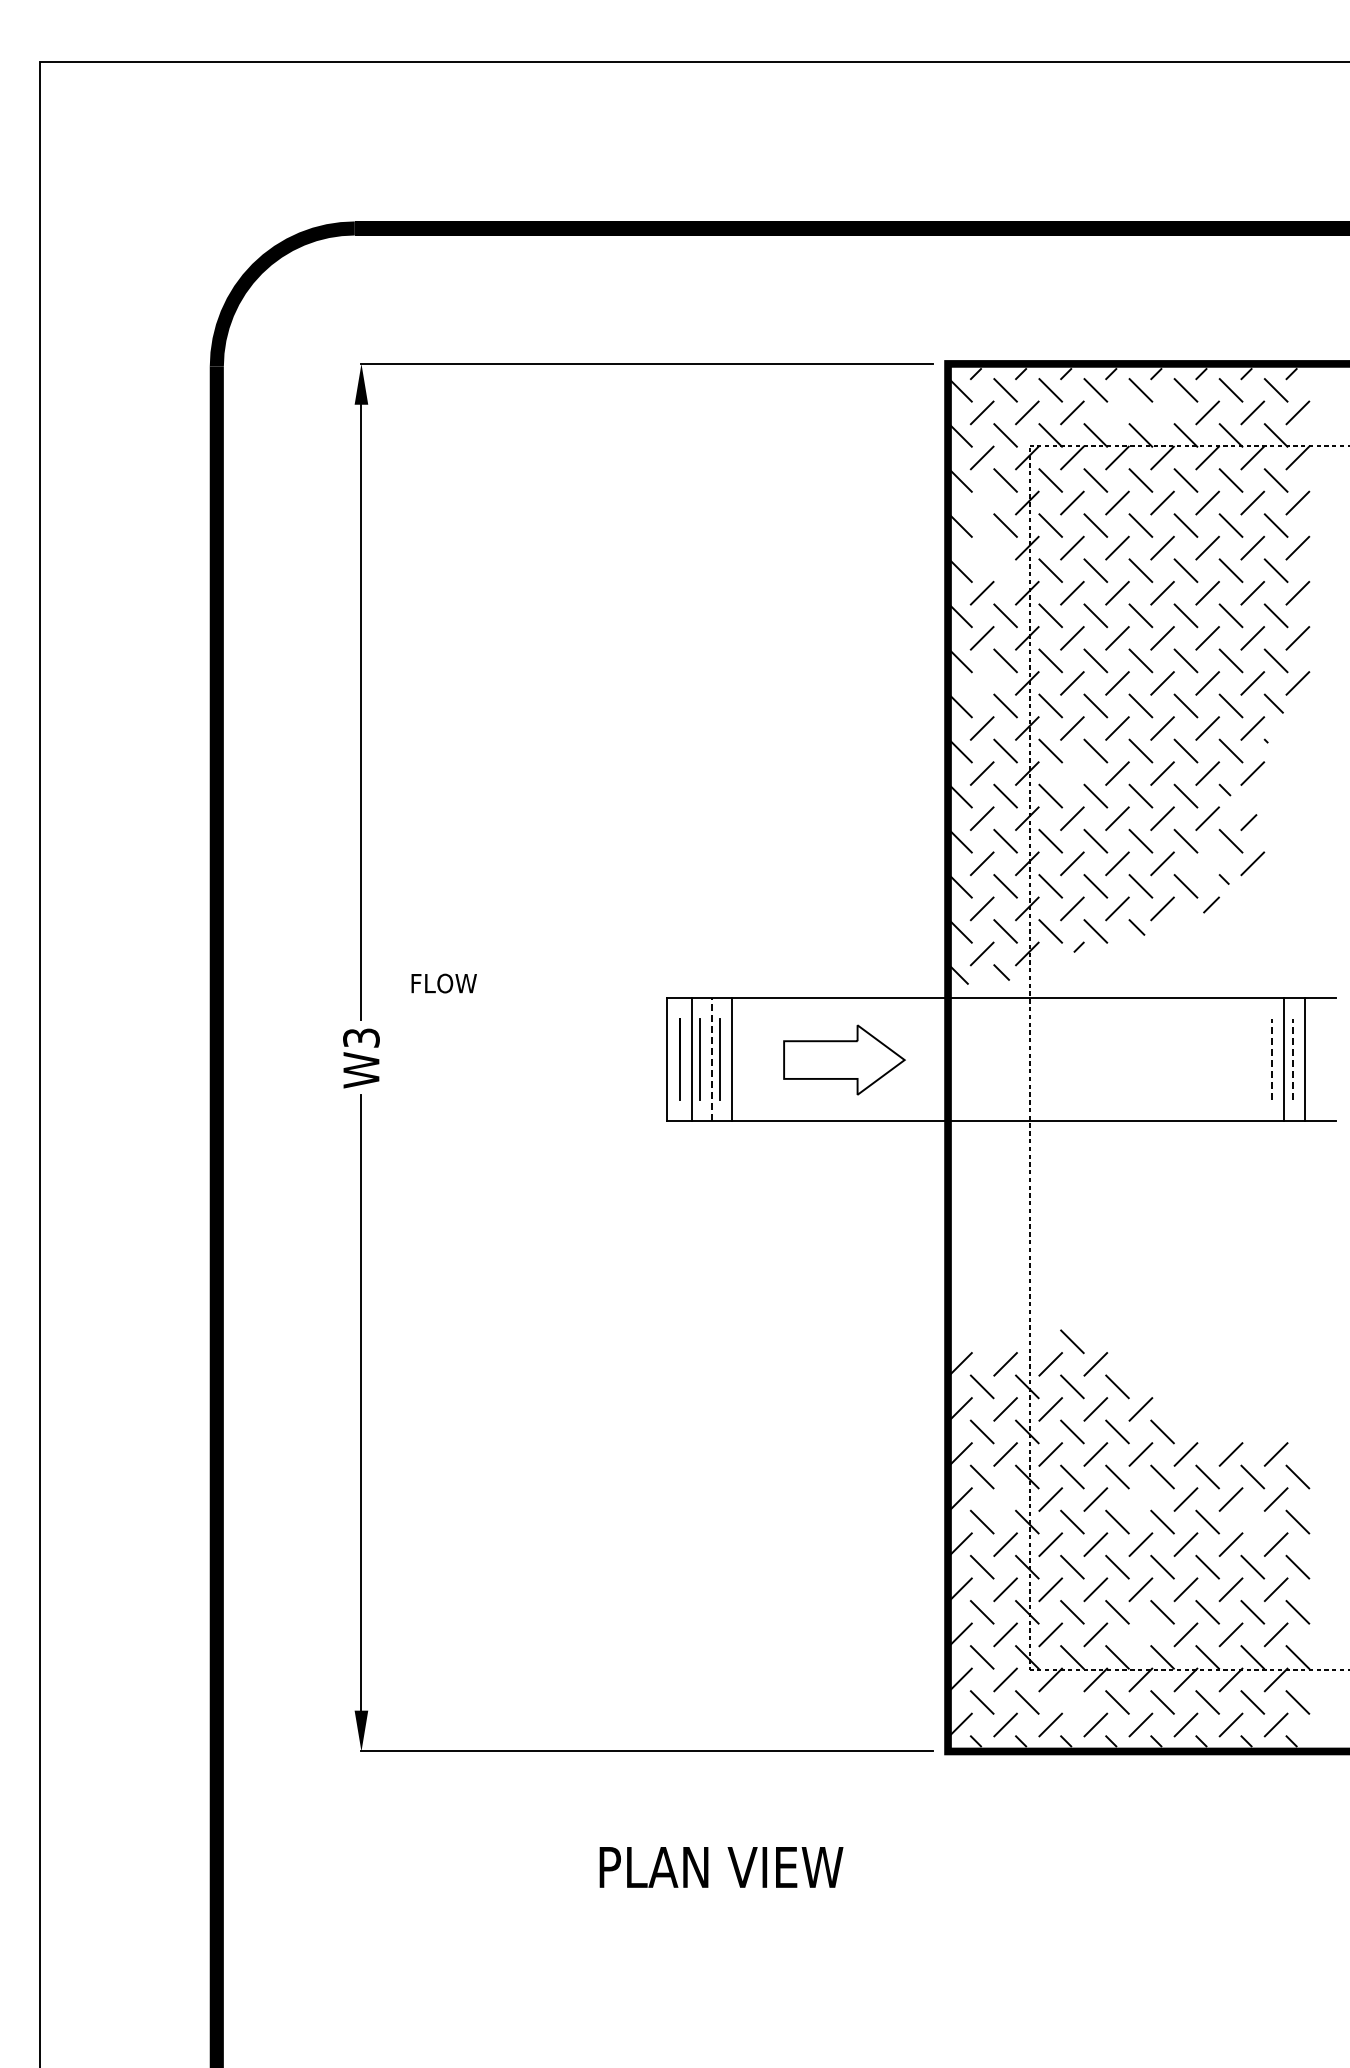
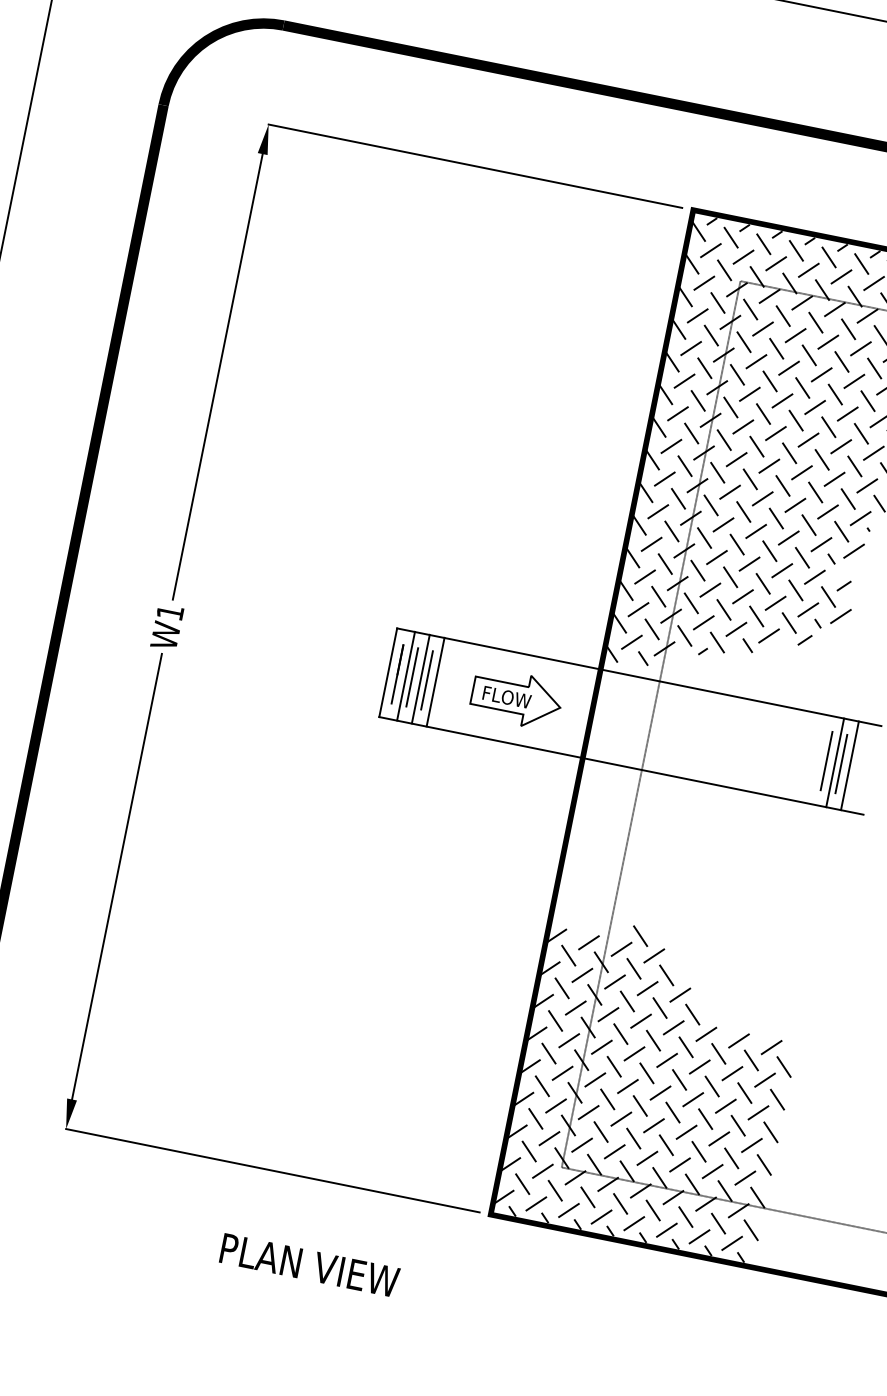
line: (1117, 412) -> (808, 270), added
line: (1162, 412) -> (841, 276), added
line: (981, 502) -> (697, 315), added
line: (981, 547) -> (690, 347), added
line: (1005, 570) -> (704, 368), added
line: (981, 683) -> (670, 446), added
line: (1072, 773) -> (723, 524), added
line: (1207, 863) -> (808, 609), added
text: (443, 983) -> (506, 697), moved
text: (361, 1037) -> (170, 612), W3 -> W1
line: (711, 1058) -> (420, 678), dashed -> solid
line: (1272, 1059) -> (826, 761), dashed -> solid
line: (1292, 1059) -> (841, 763), dashed -> solid
line: (1005, 1499) -> (569, 1040), added
line: (1140, 1499) -> (666, 1060), added
line: (1252, 1521) -> (744, 1092), added
line: (1140, 1634) -> (647, 1158), added
line: (1072, 1702) -> (588, 1197), added

